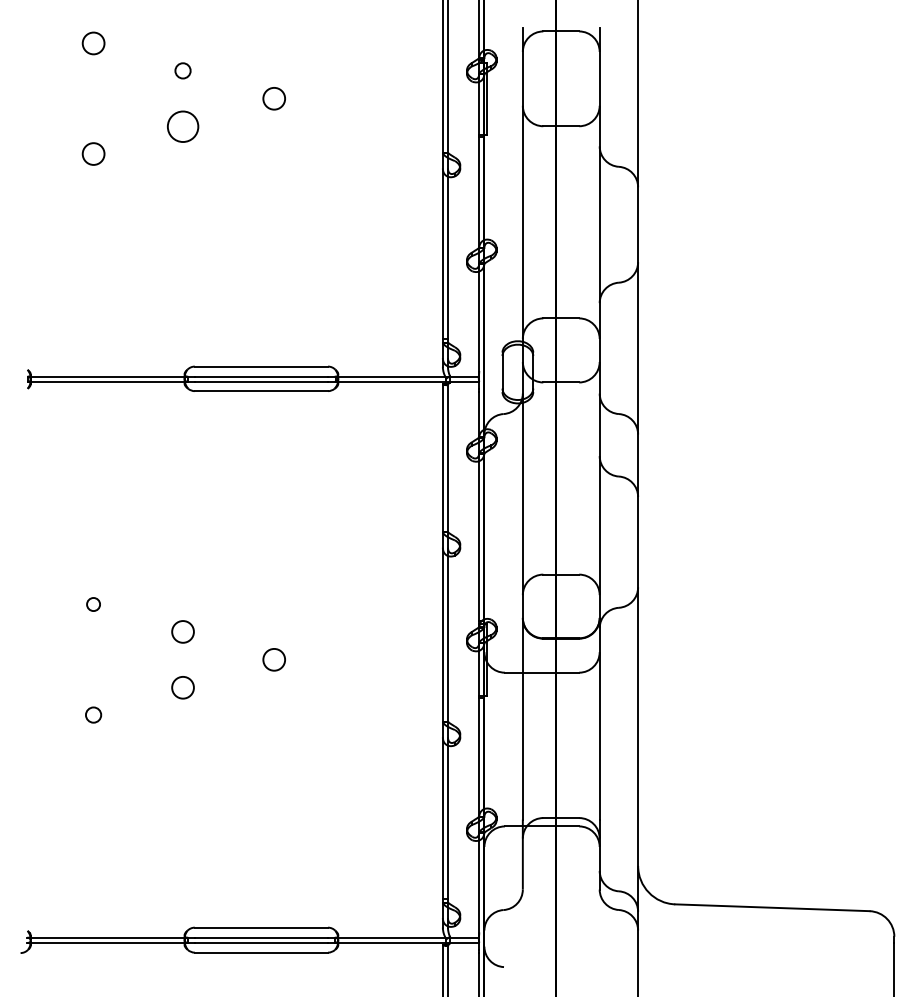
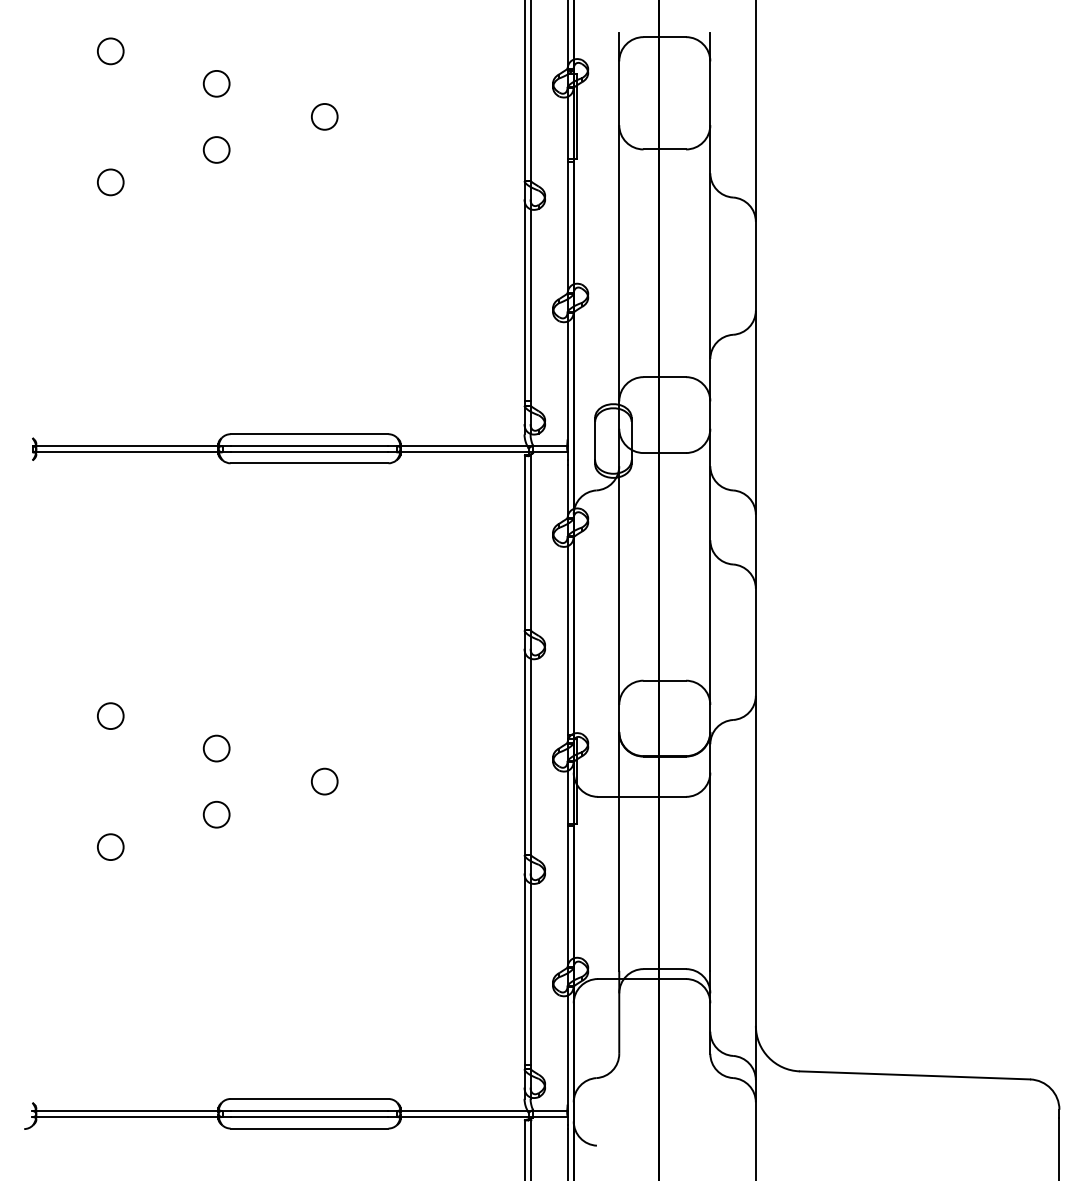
circle: (182, 70) -> (216, 83), size x1.43
circle: (182, 126) -> (216, 149), size x0.71
circle: (93, 604) -> (110, 716), size x1.67
circle: (93, 714) -> (110, 846), size x1.43

